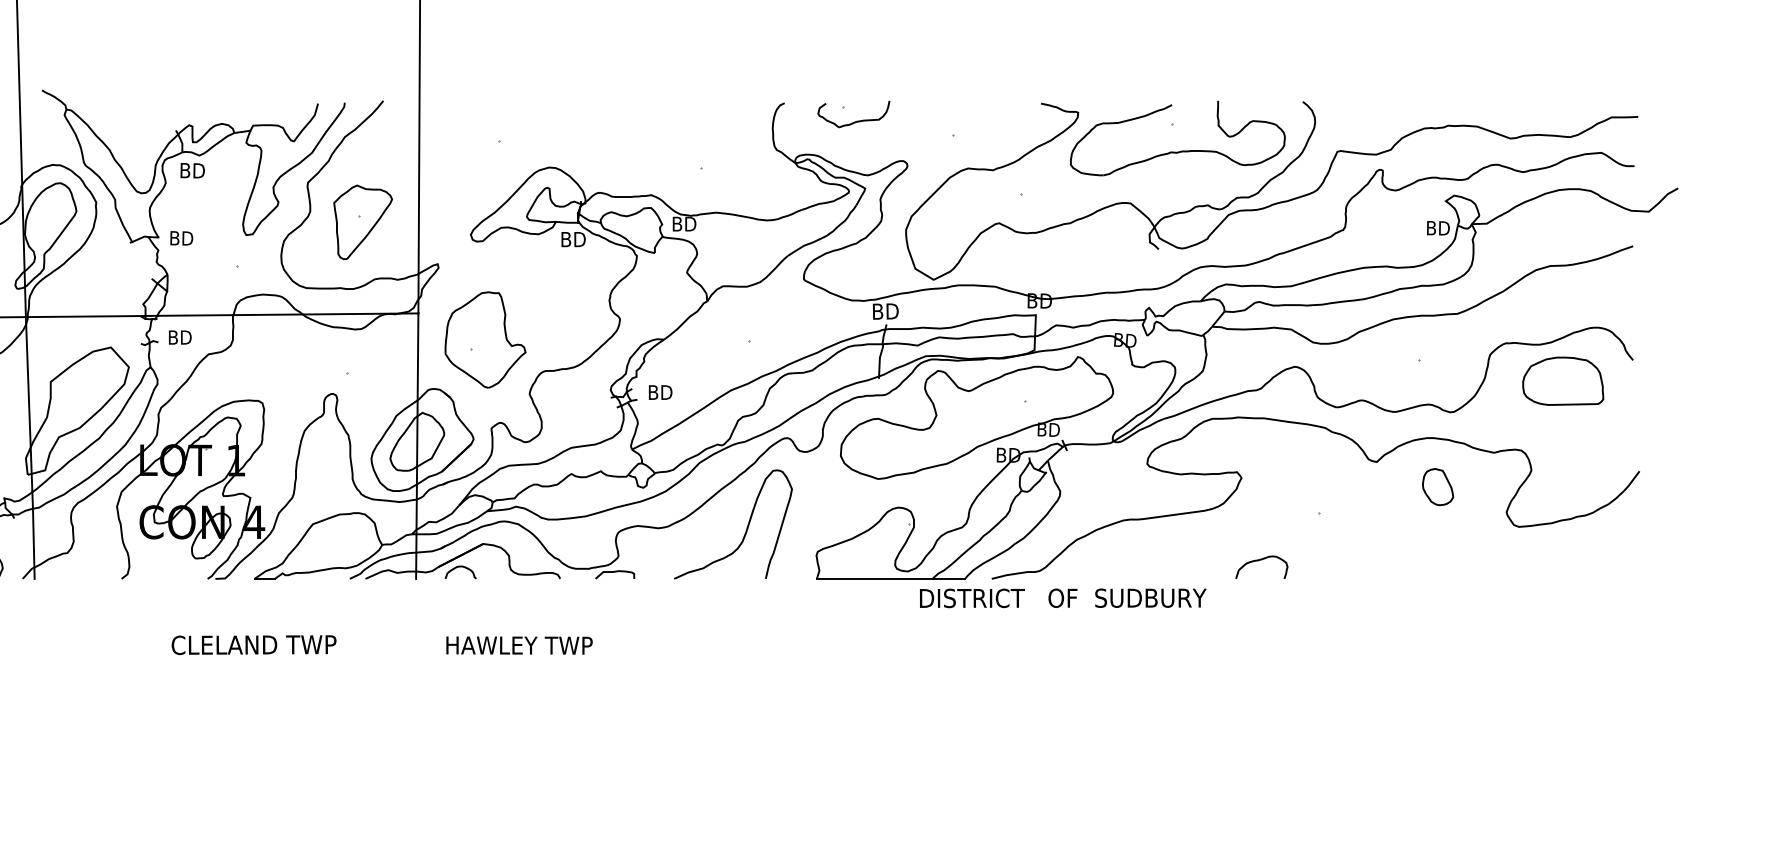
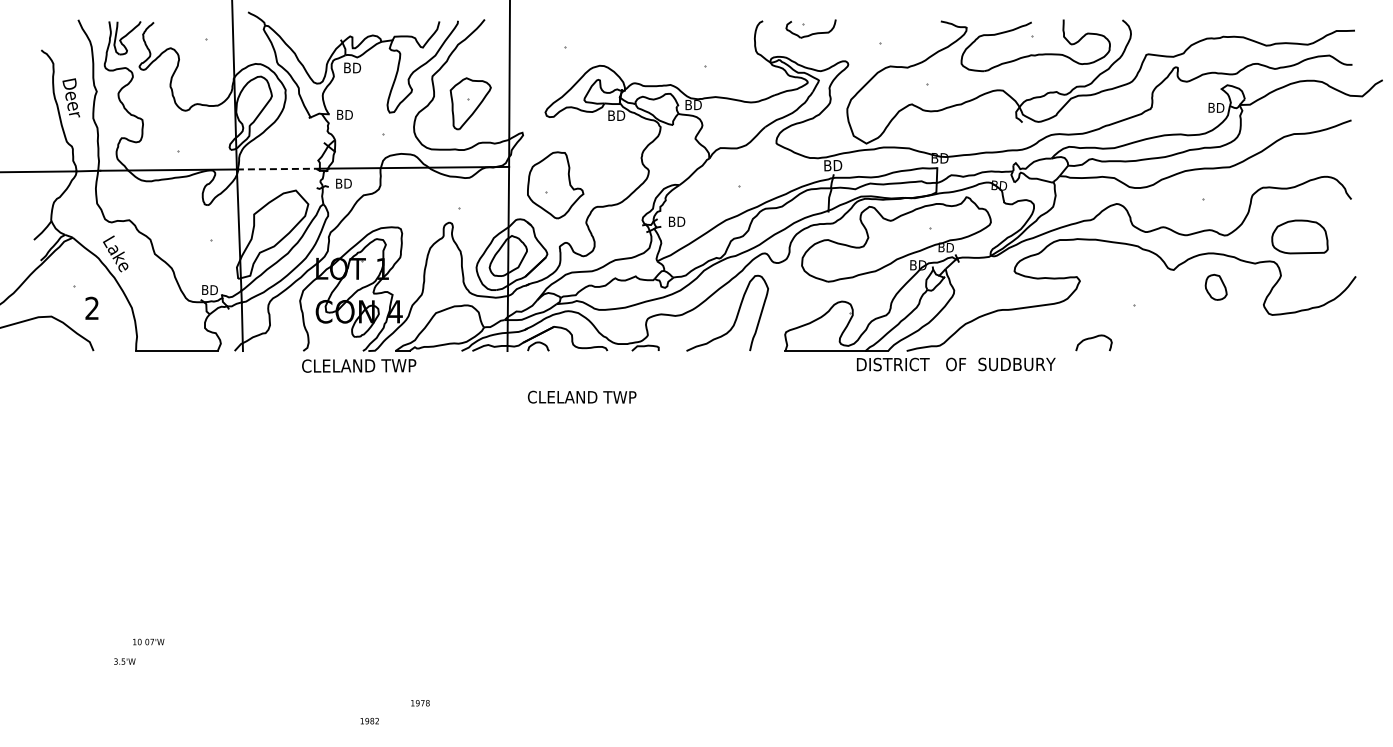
line: (85, 317) -> (278, 169), solid -> dashed
part: (1562, 380) -> (1299, 236), moved
text: (254, 644) -> (359, 365), moved
text: (522, 644) -> (581, 396), HAWLEY TWP -> CLELAND TWP

